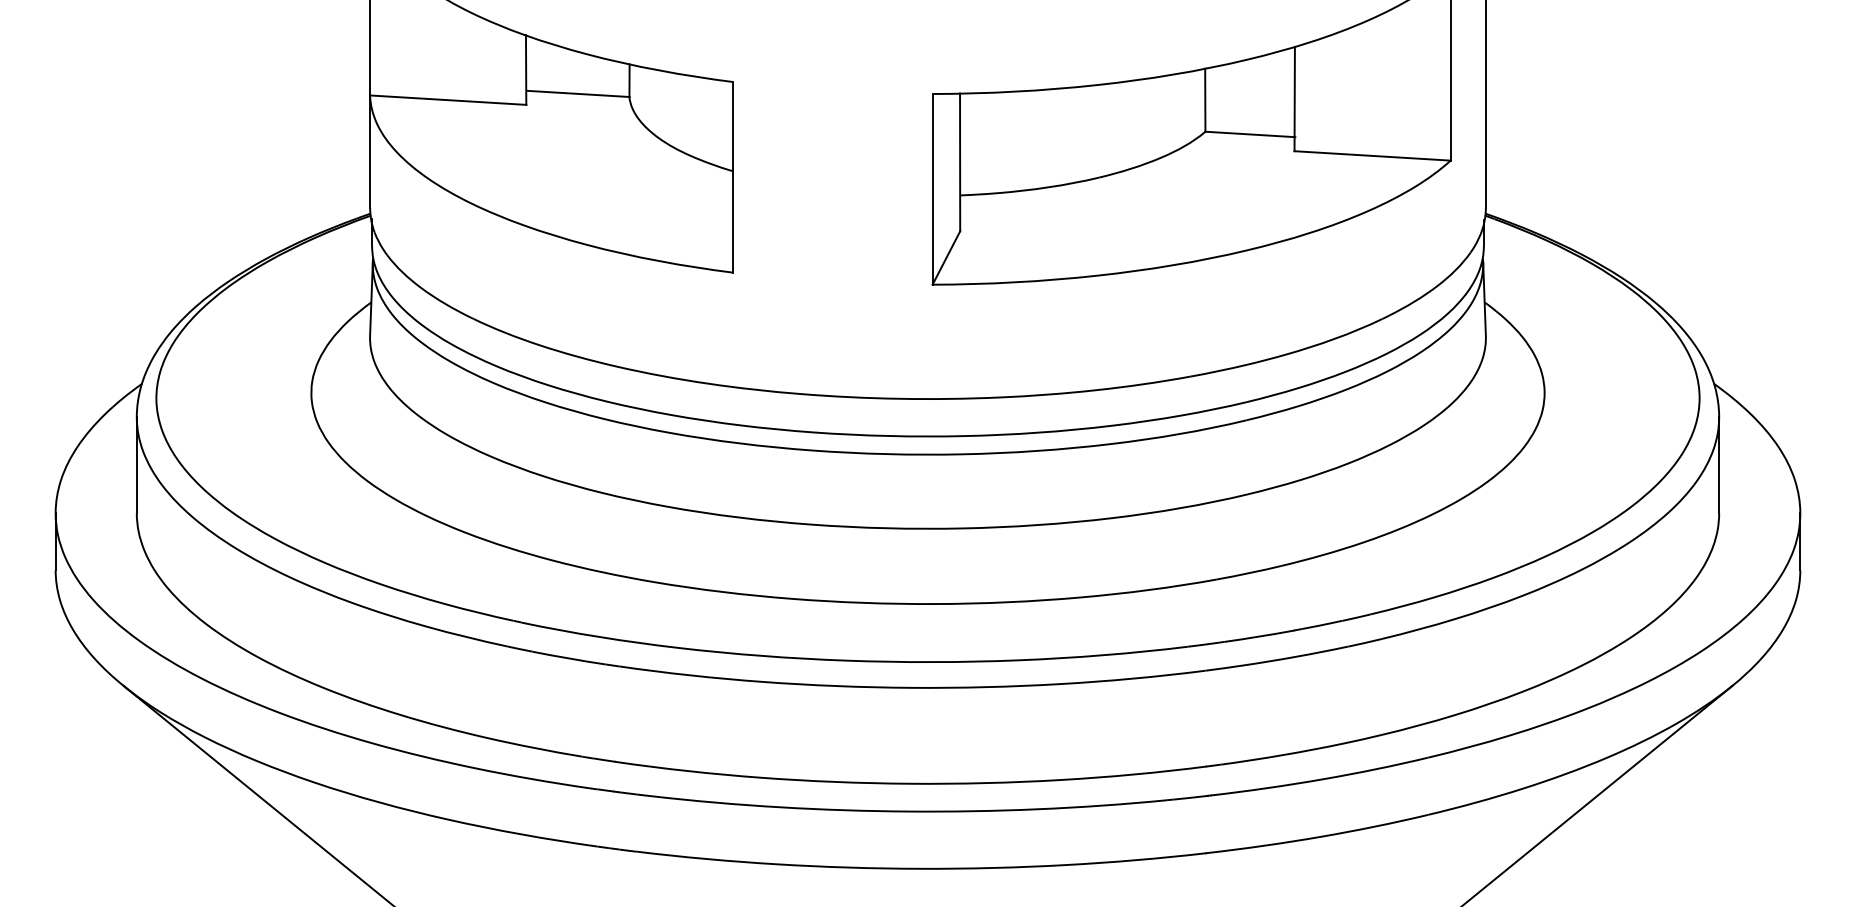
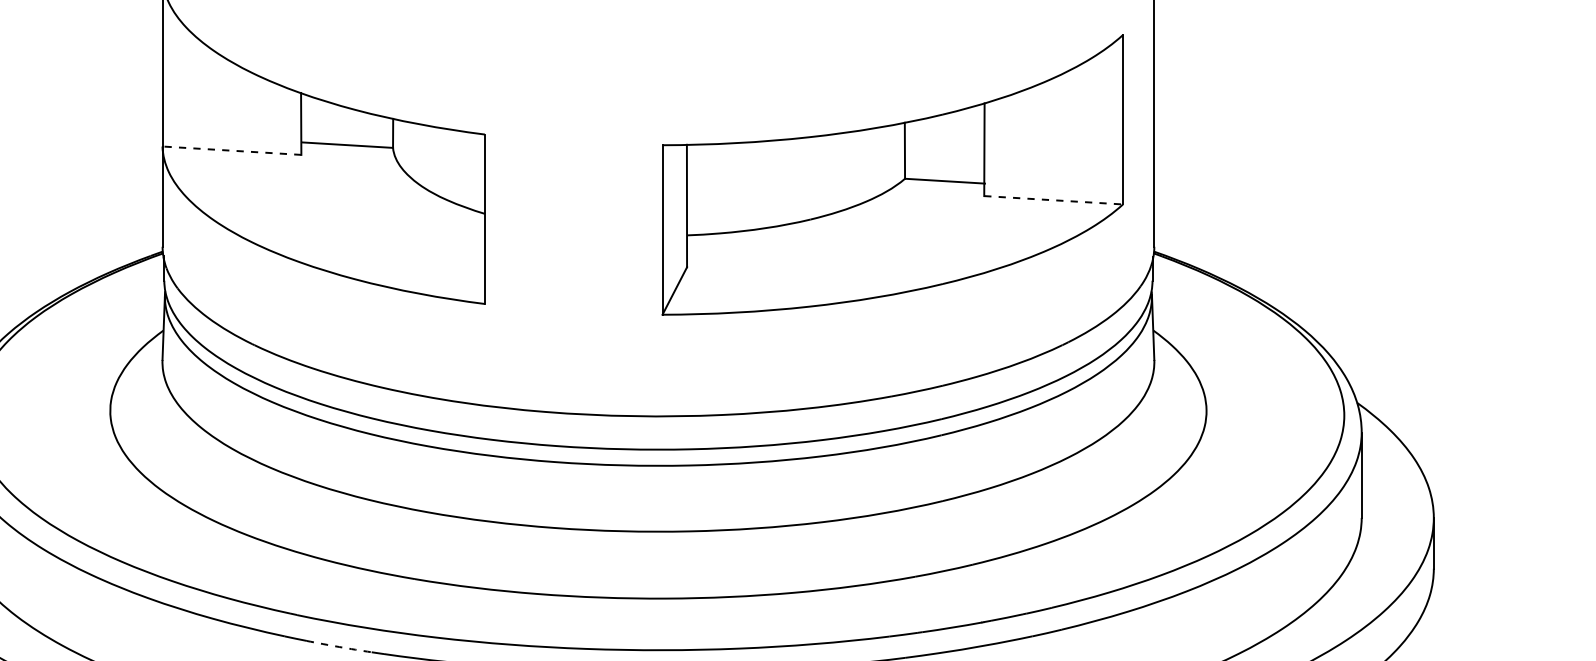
line: (447, 100) -> (231, 151), solid -> dashed
line: (1373, 155) -> (1054, 199), solid -> dashed
arc: (568, 658) -> (338, 647), solid -> dashed

